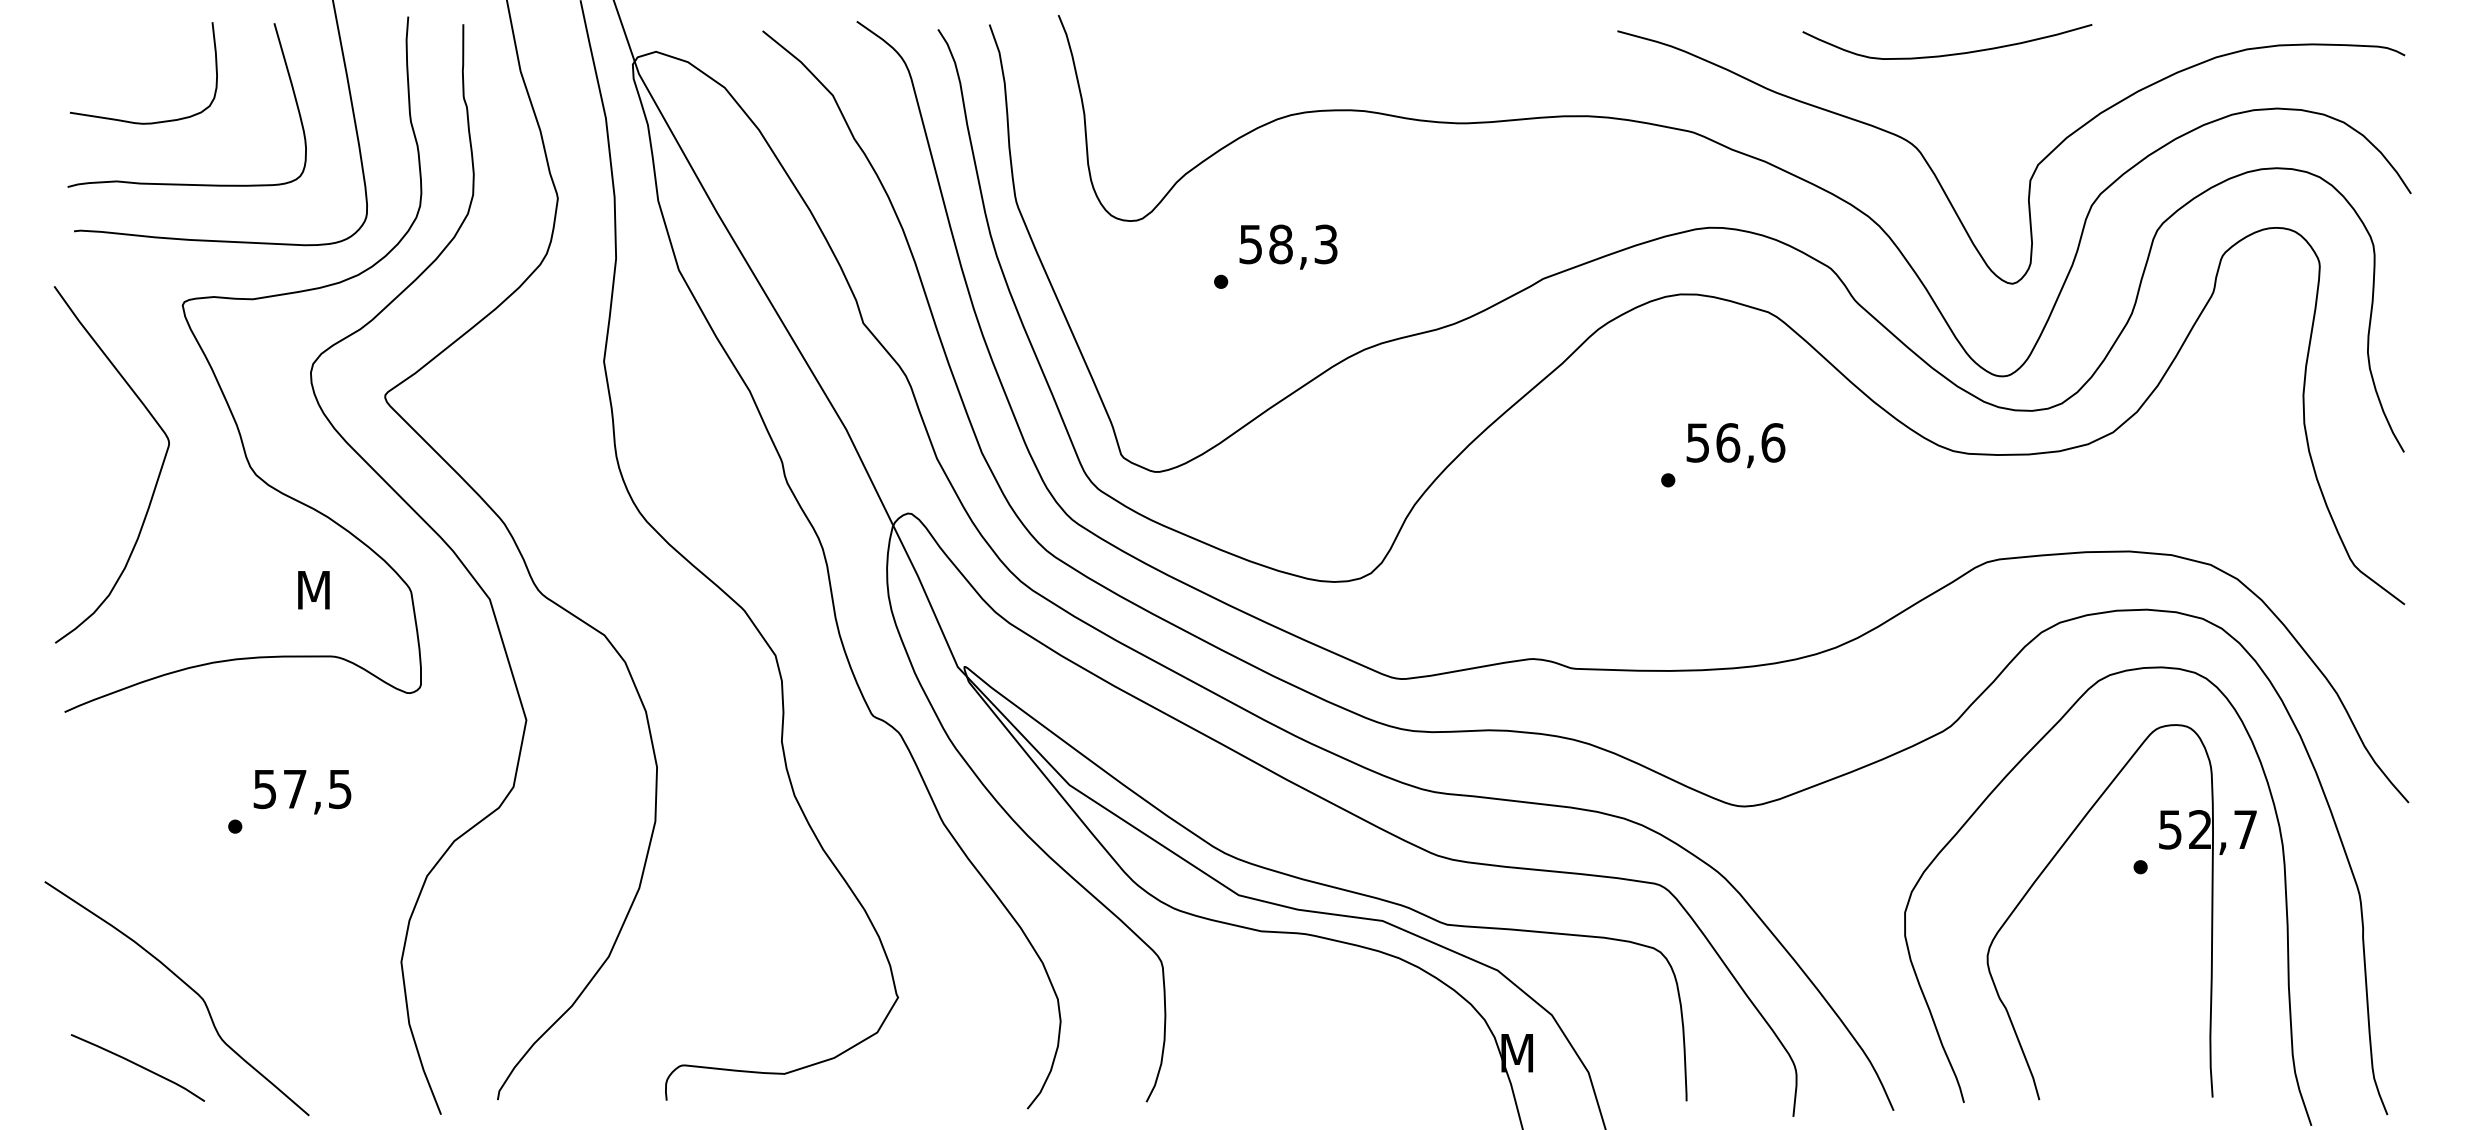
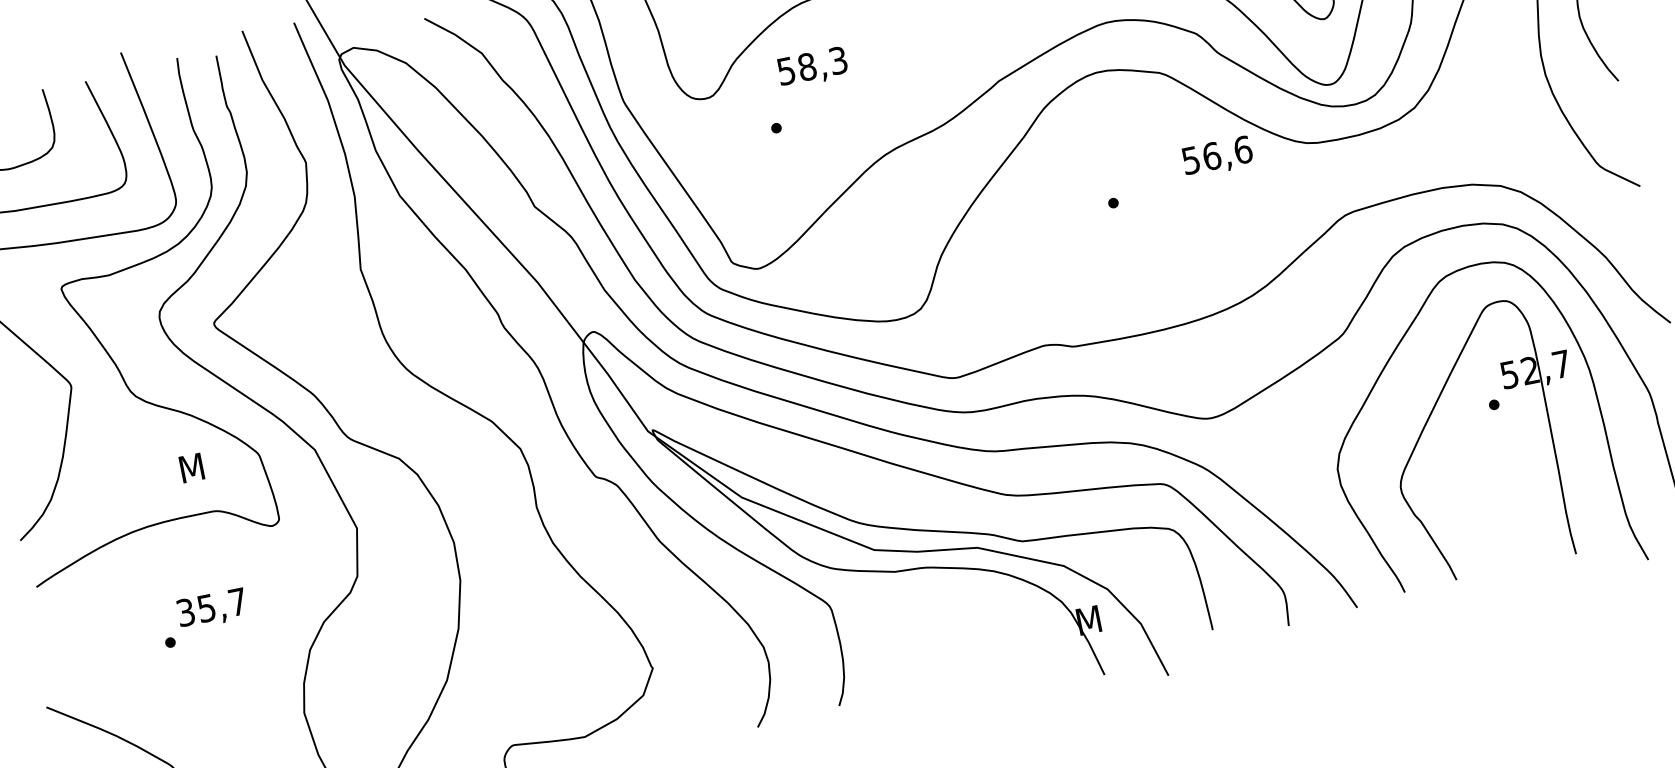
text: (1288, 246) -> (812, 67), moved
text: (1735, 445) -> (1217, 157), moved
text: (302, 789) -> (211, 607), 57,5 -> 35,7

